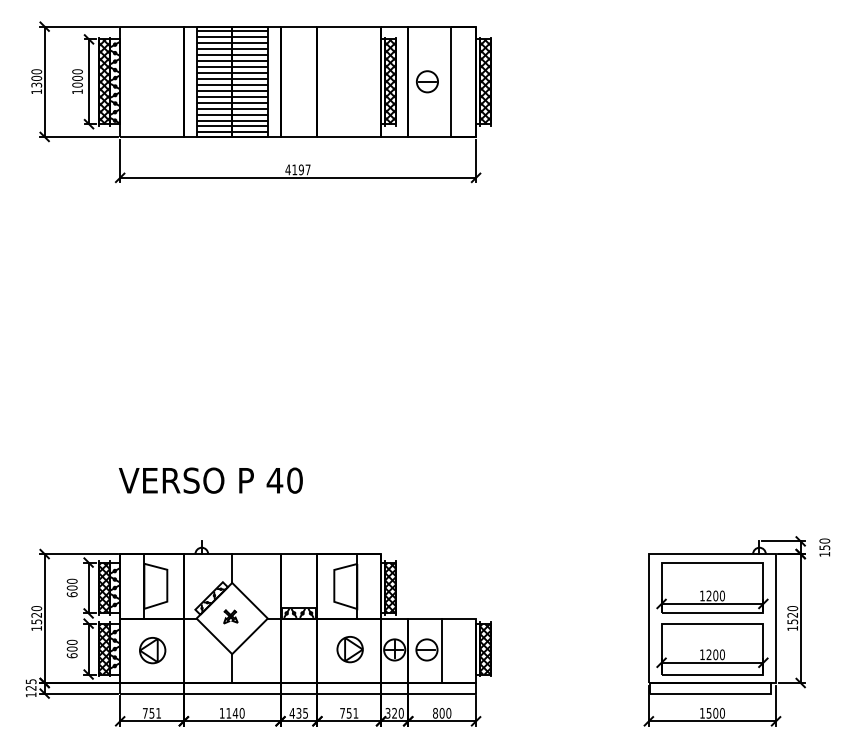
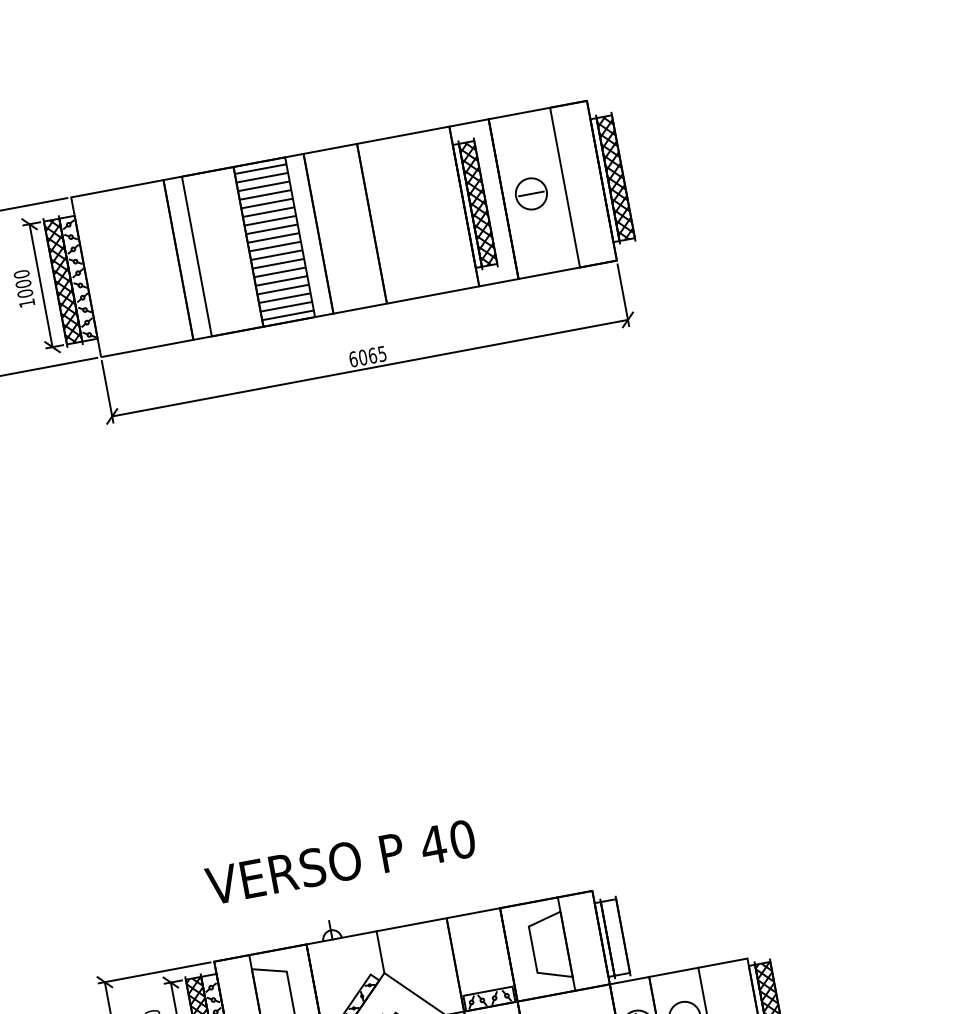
hatch: (214, 81) -> (222, 251), removed
text: (297, 169) -> (366, 356), 4197 -> 6065
text: (210, 480) -> (340, 862), moved
hatch: (390, 587) -> (615, 936), removed

